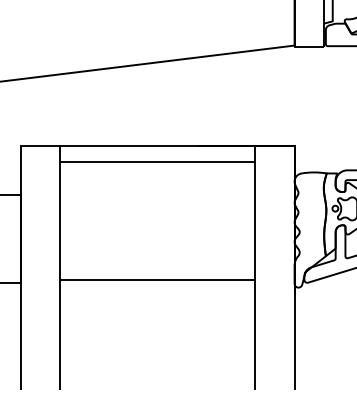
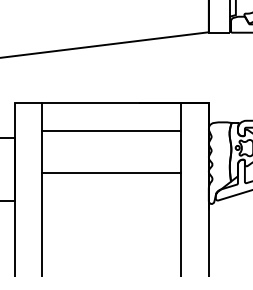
line: (157, 162) -> (111, 131), moved
line: (157, 279) -> (111, 172), moved

